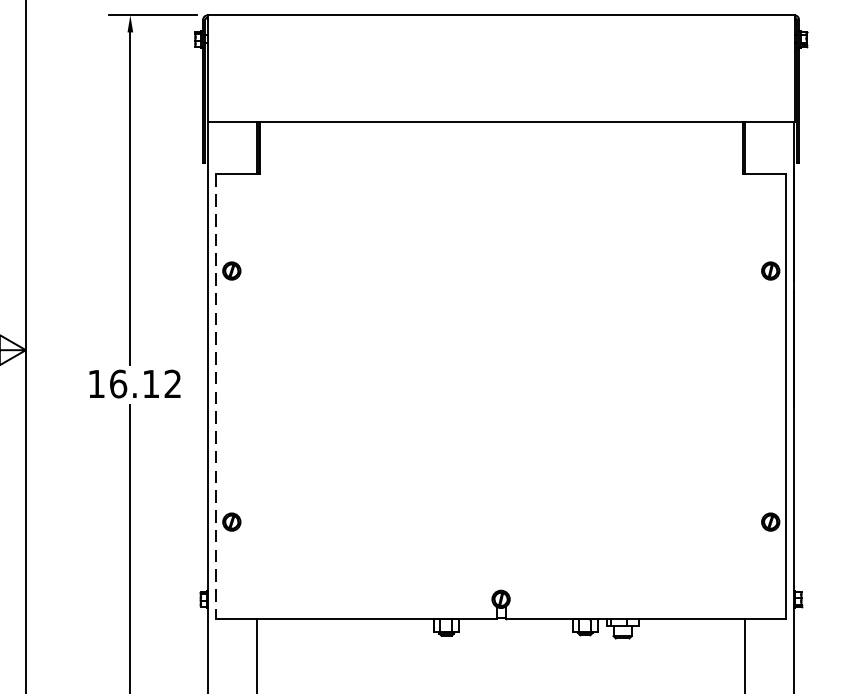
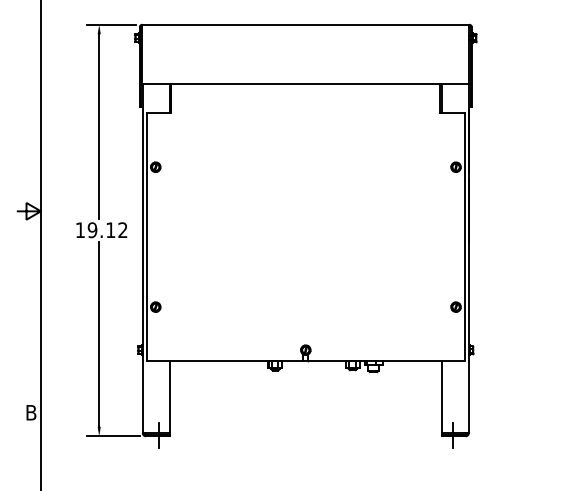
text: (118, 384) -> (92, 230), 16.12 -> 19.12
line: (216, 397) -> (147, 237), dashed -> solid

